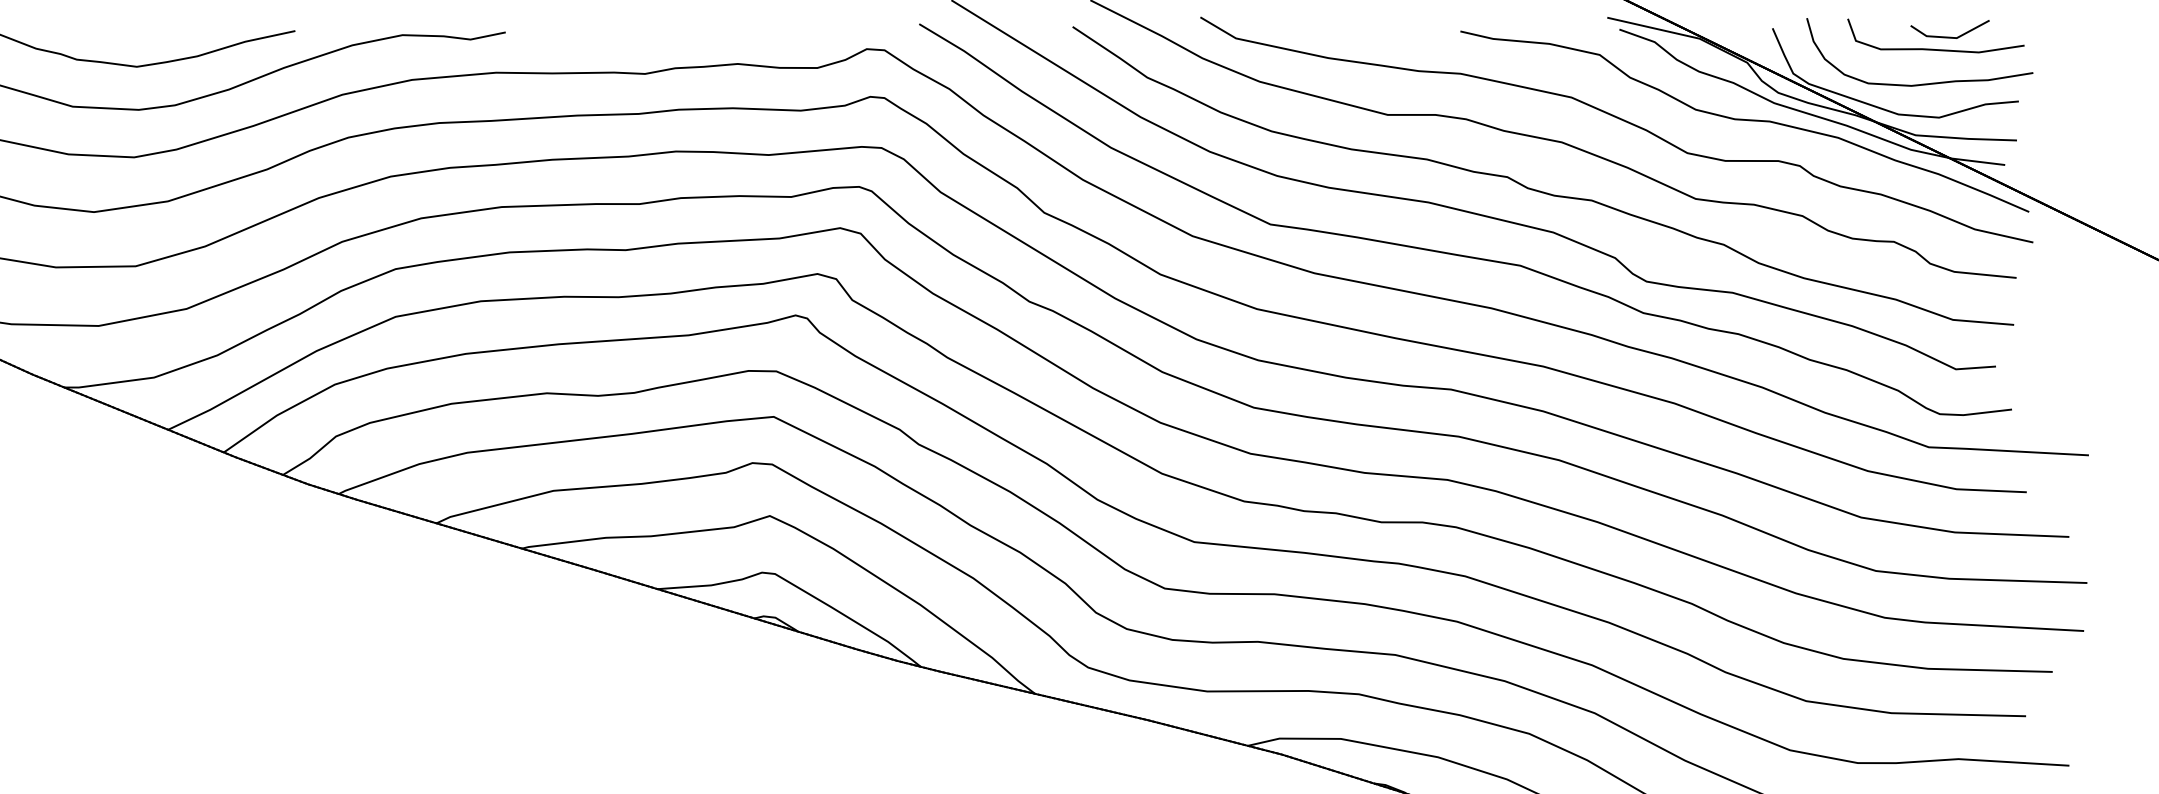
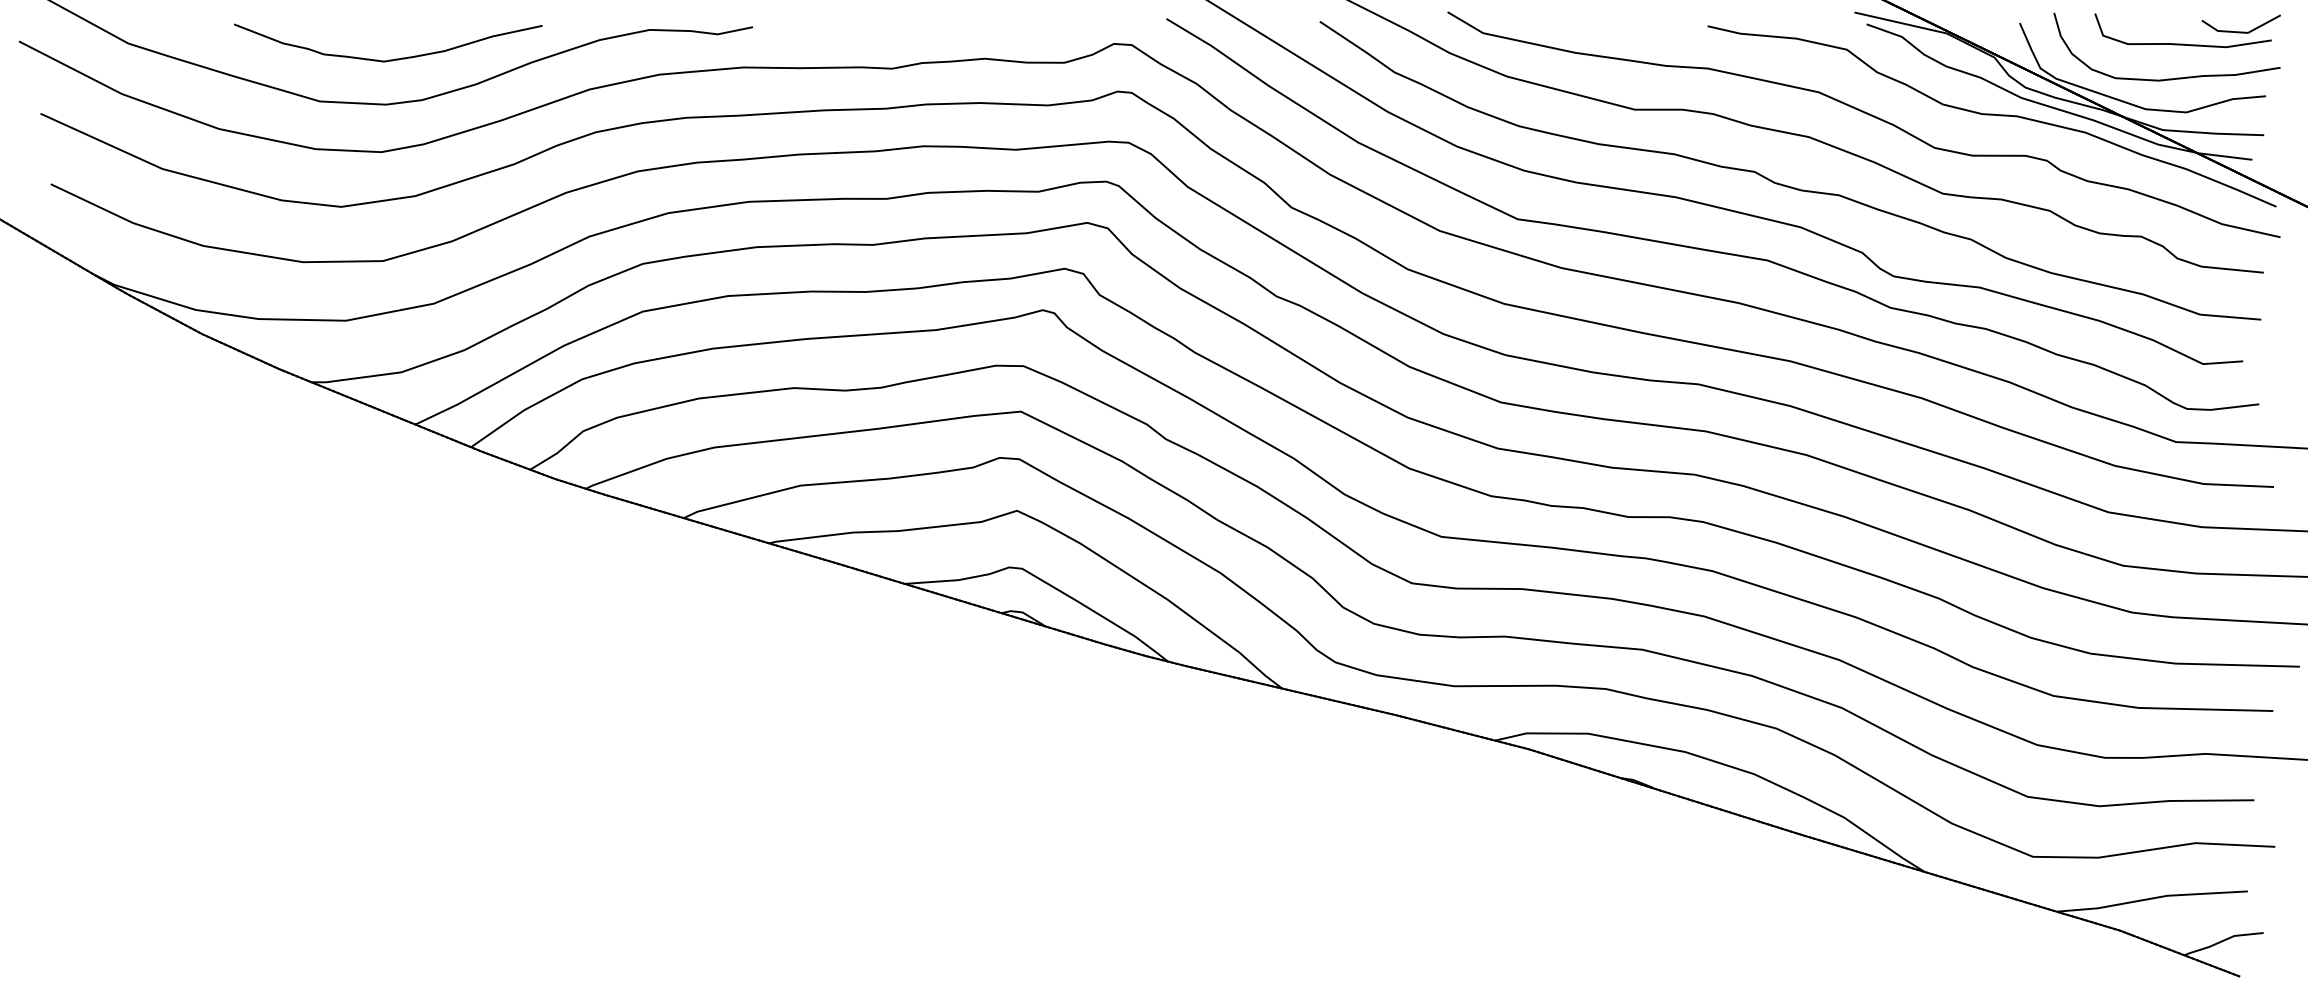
part: (1949, 36) -> (2240, 31), moved

